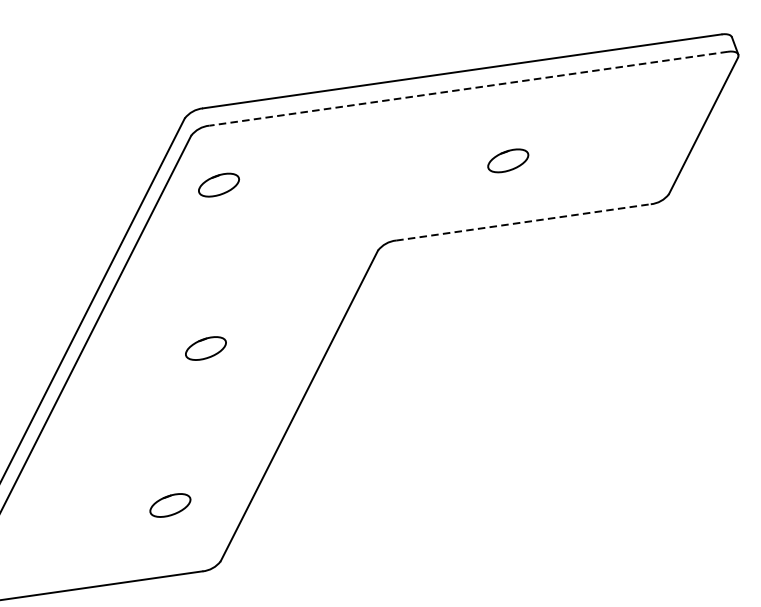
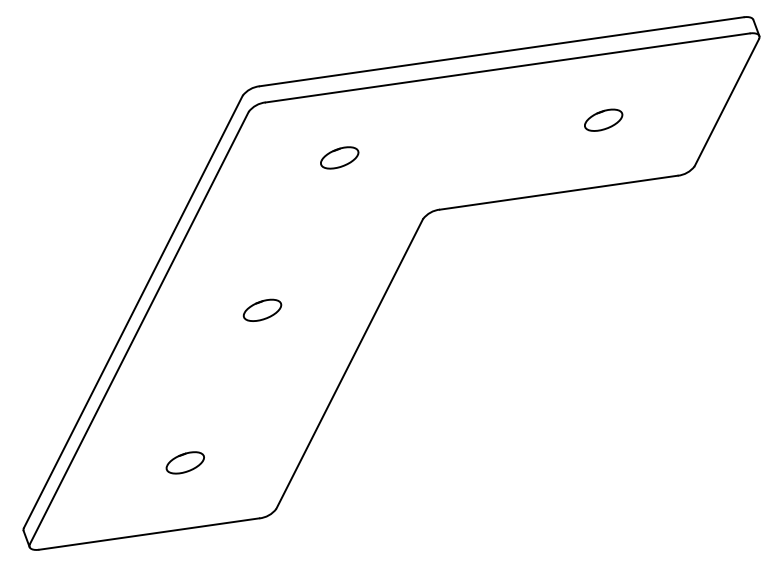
line: (468, 89) -> (507, 68), dashed -> solid
part: (508, 160) -> (603, 119), moved
part: (218, 184) -> (339, 157), moved
line: (523, 222) -> (558, 192), dashed -> solid
part: (169, 505) -> (184, 462), moved

